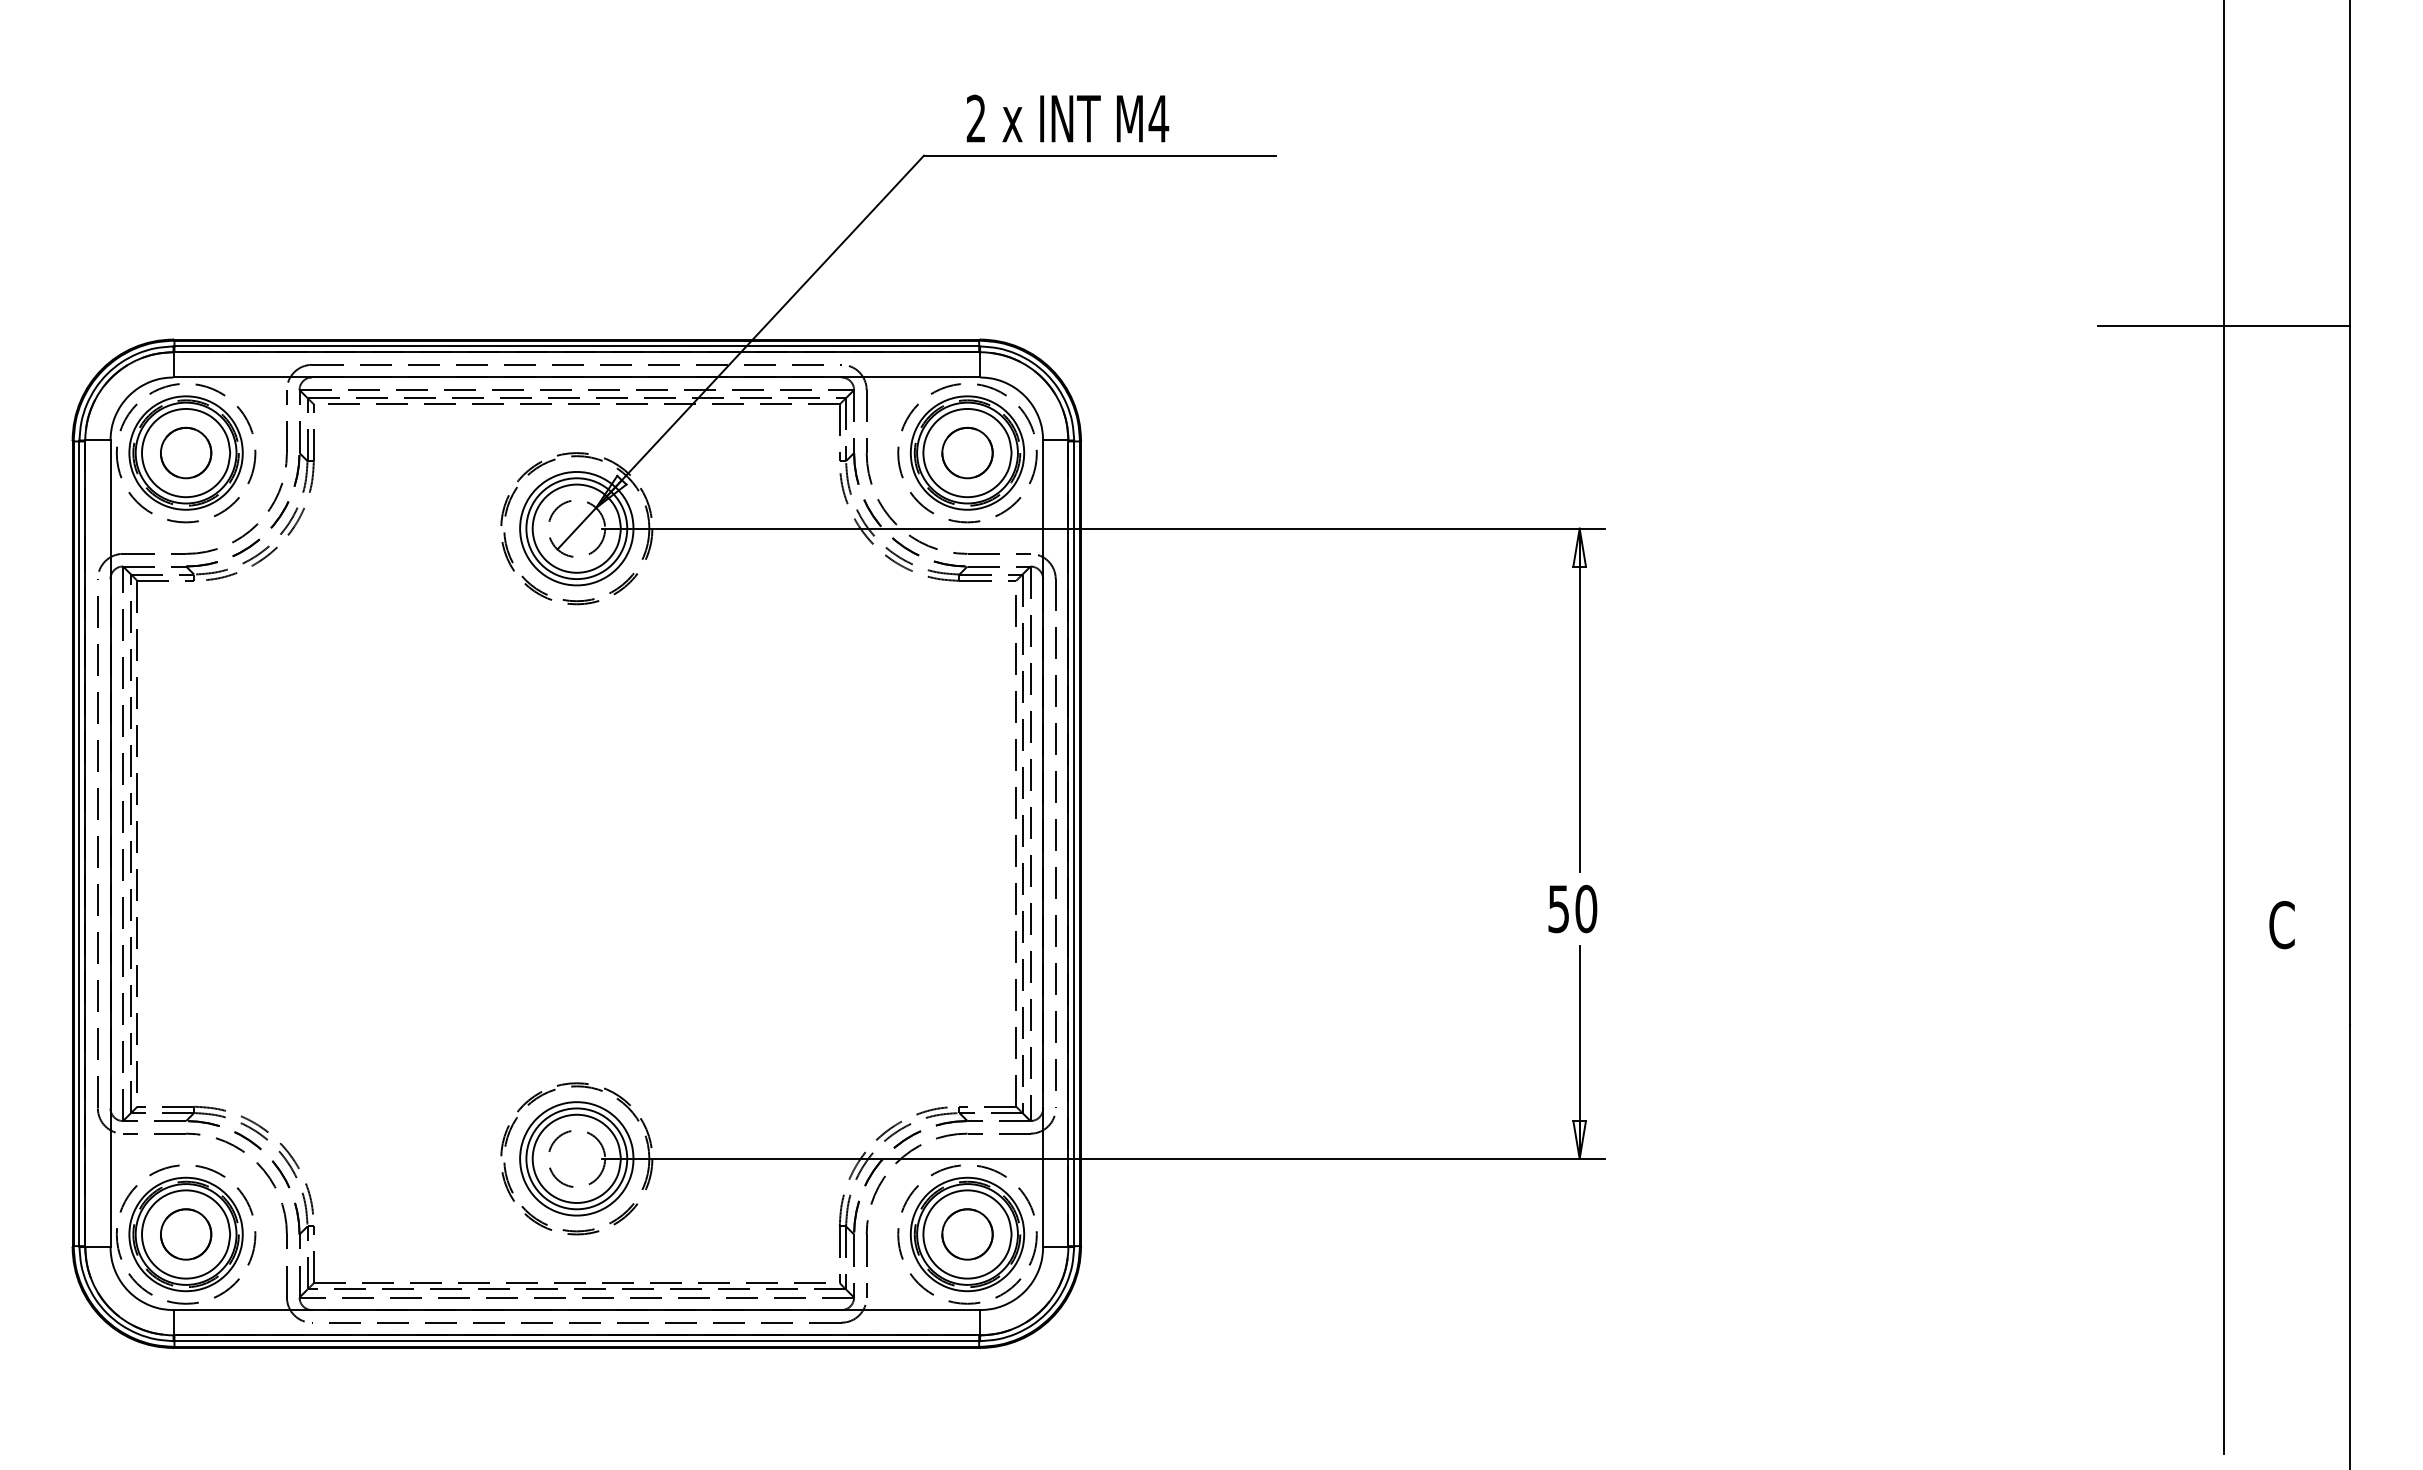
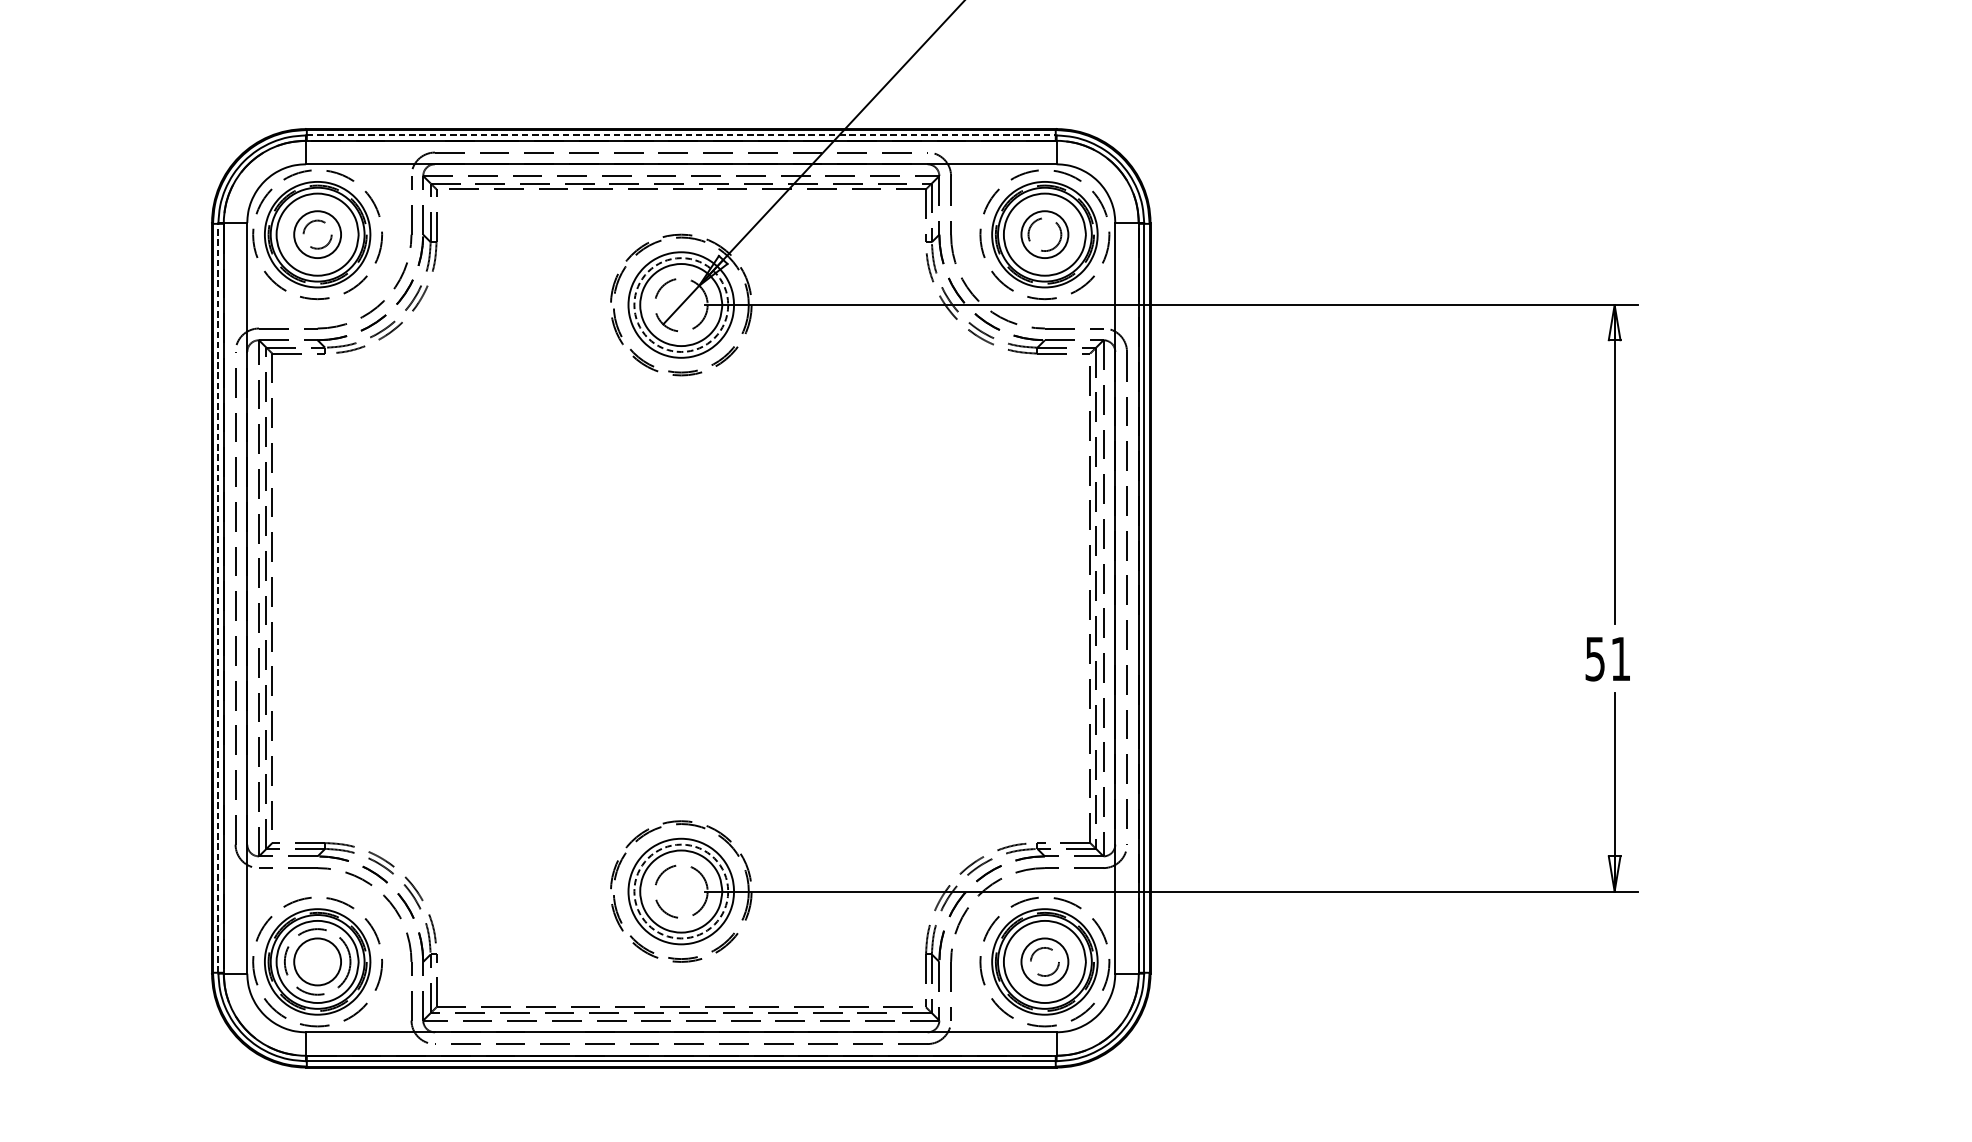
line: (577, 346) -> (681, 135), solid -> dashed
circle: (185, 452) -> (317, 234), size x0.6
circle: (967, 452) -> (1044, 234), size x0.7
circle: (576, 528) -> (680, 304), solid -> dashed
line: (79, 843) -> (218, 598), solid -> dashed
text: (1586, 908) -> (1620, 658), 50 -> 51
circle: (576, 1158) -> (680, 891), solid -> dashed
circle: (185, 1234) -> (317, 961), size x1.4
circle: (967, 1234) -> (1044, 961), size x0.6

